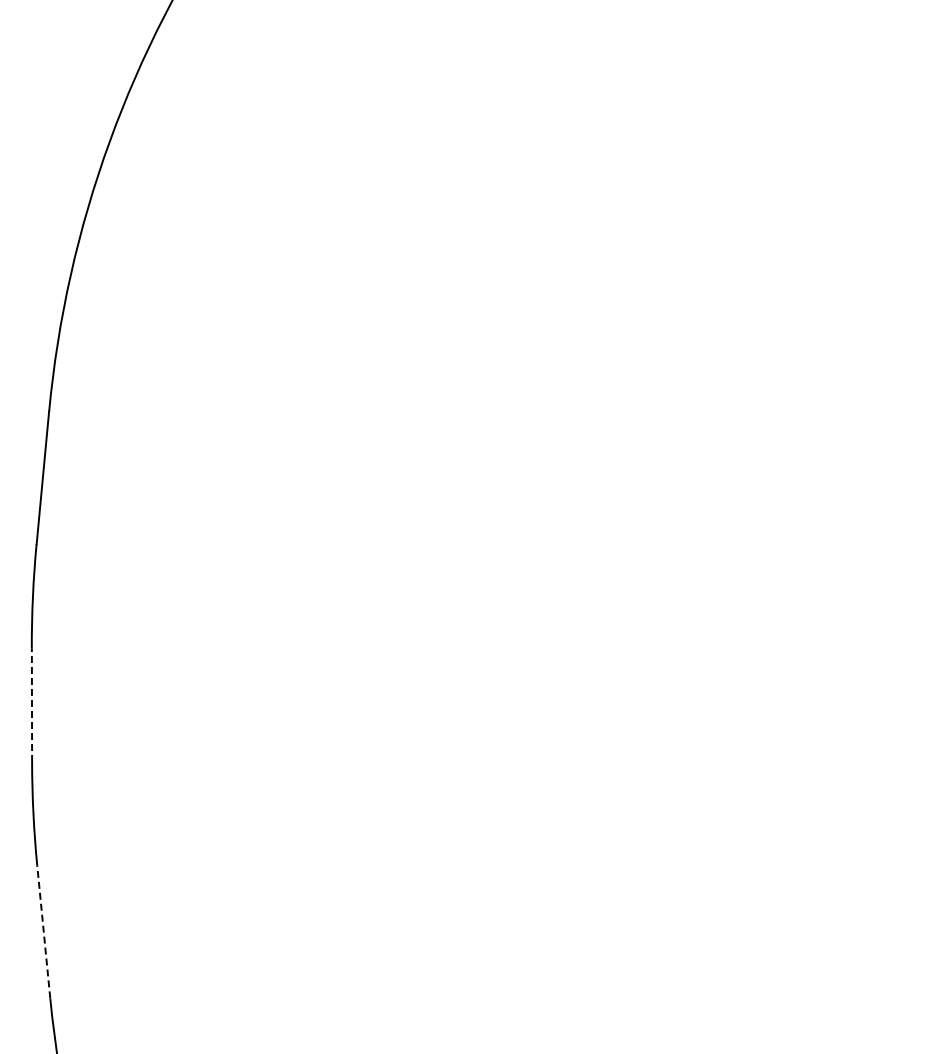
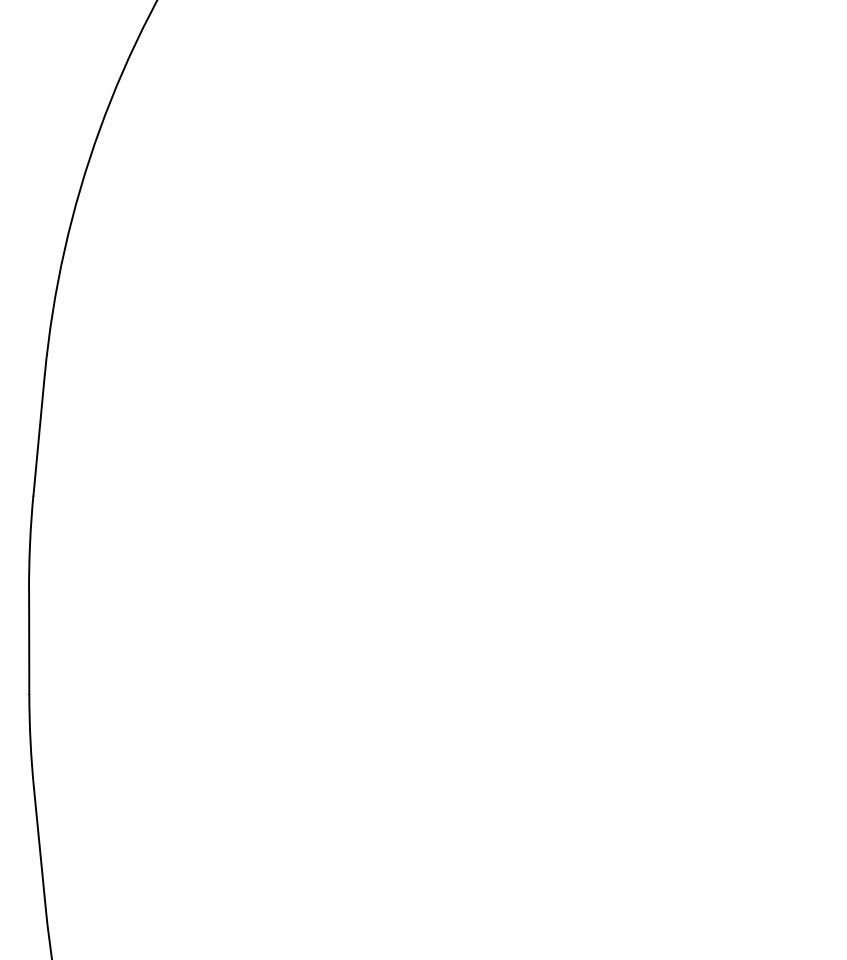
line: (31, 705) -> (28, 642), dashed -> solid
line: (43, 932) -> (39, 849), dashed -> solid

